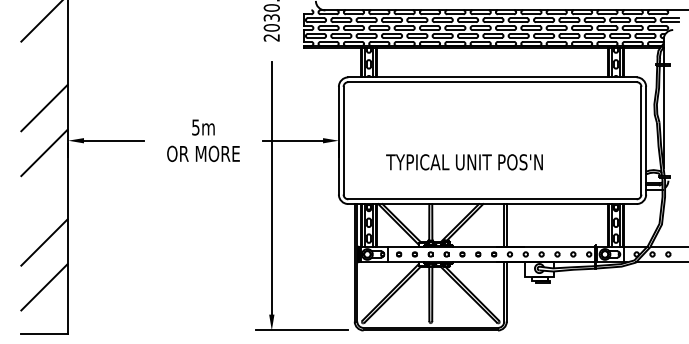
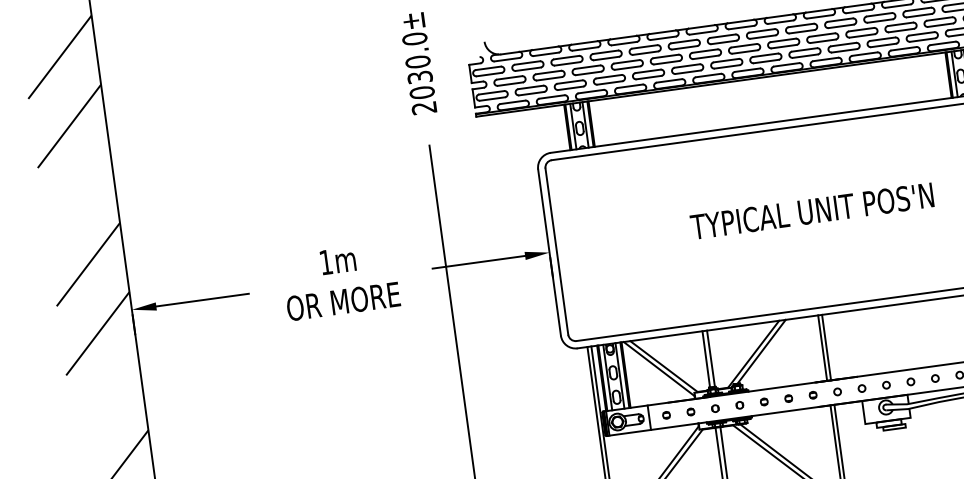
text: (195, 127) -> (325, 262), 5m -> 1m
text: (464, 162) -> (812, 211), moved

